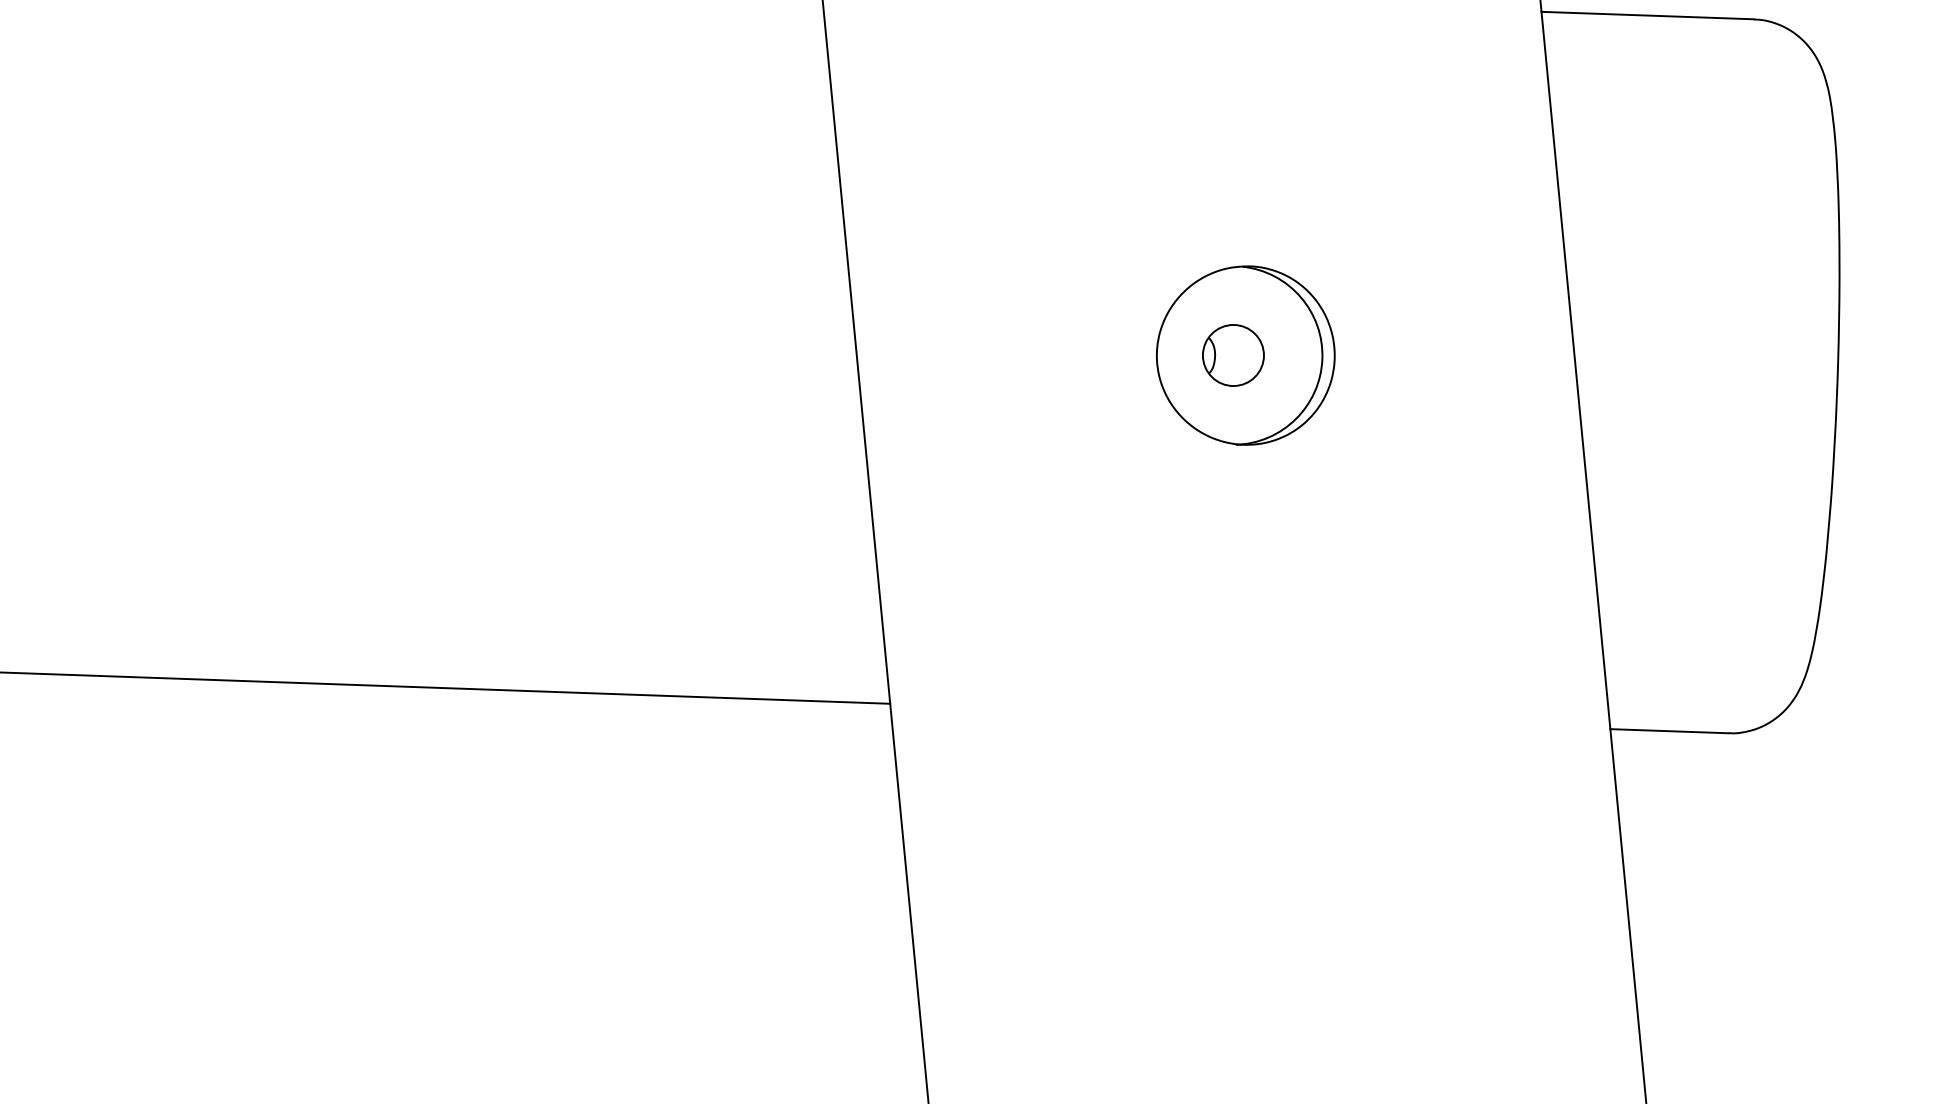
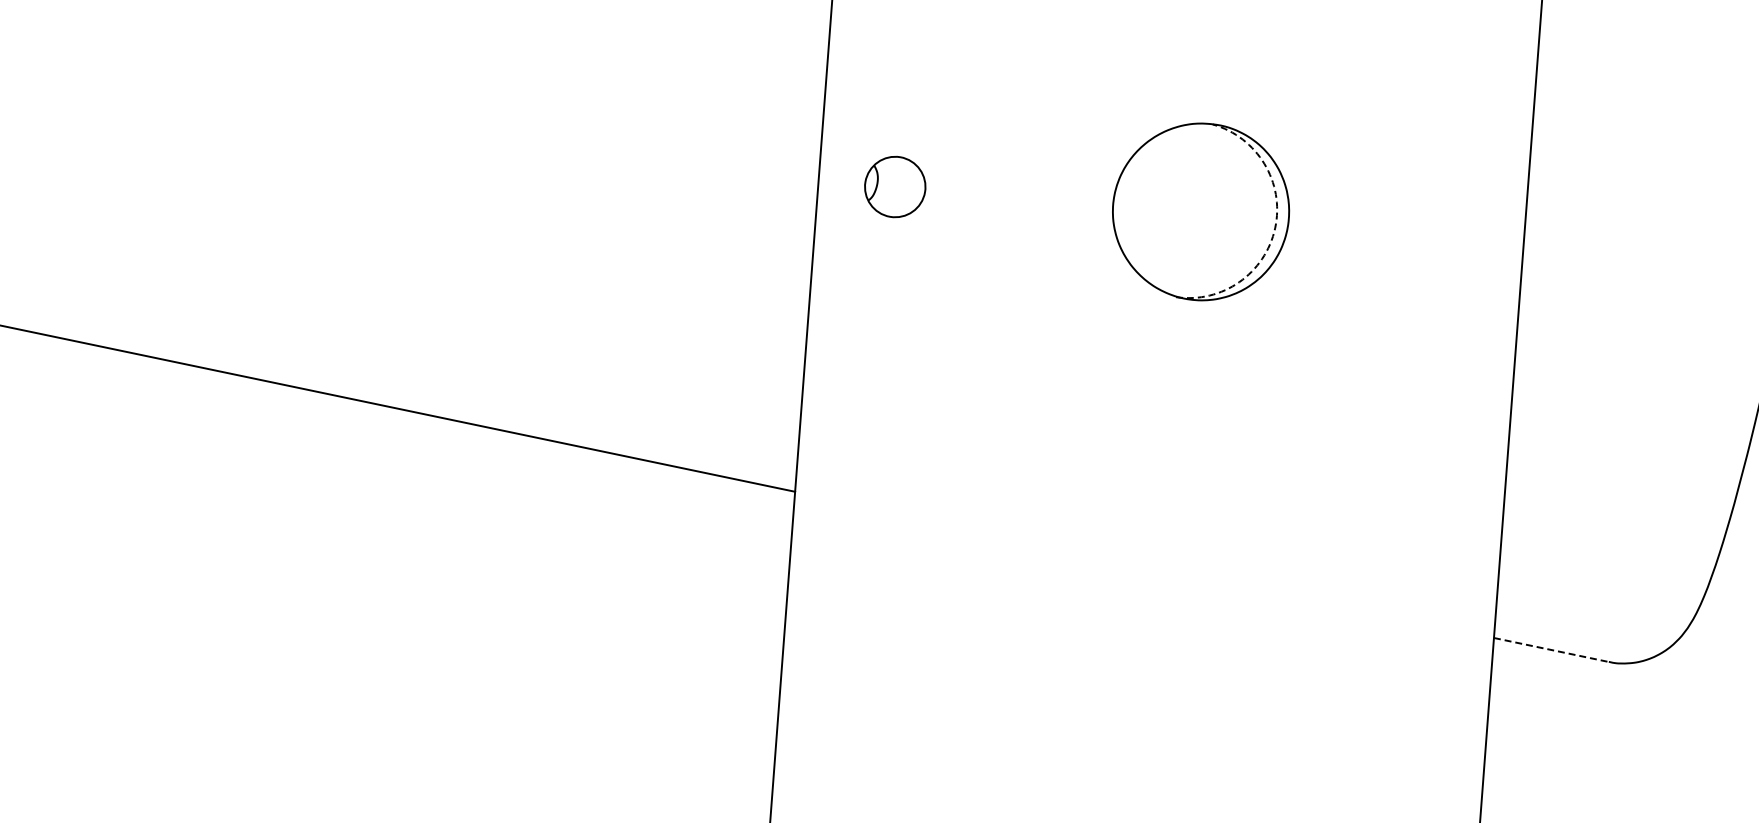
part: (1233, 355) -> (895, 187), moved
arc: (1322, 358) -> (1275, 227), solid -> dashed
line: (1670, 731) -> (1552, 650), solid -> dashed

